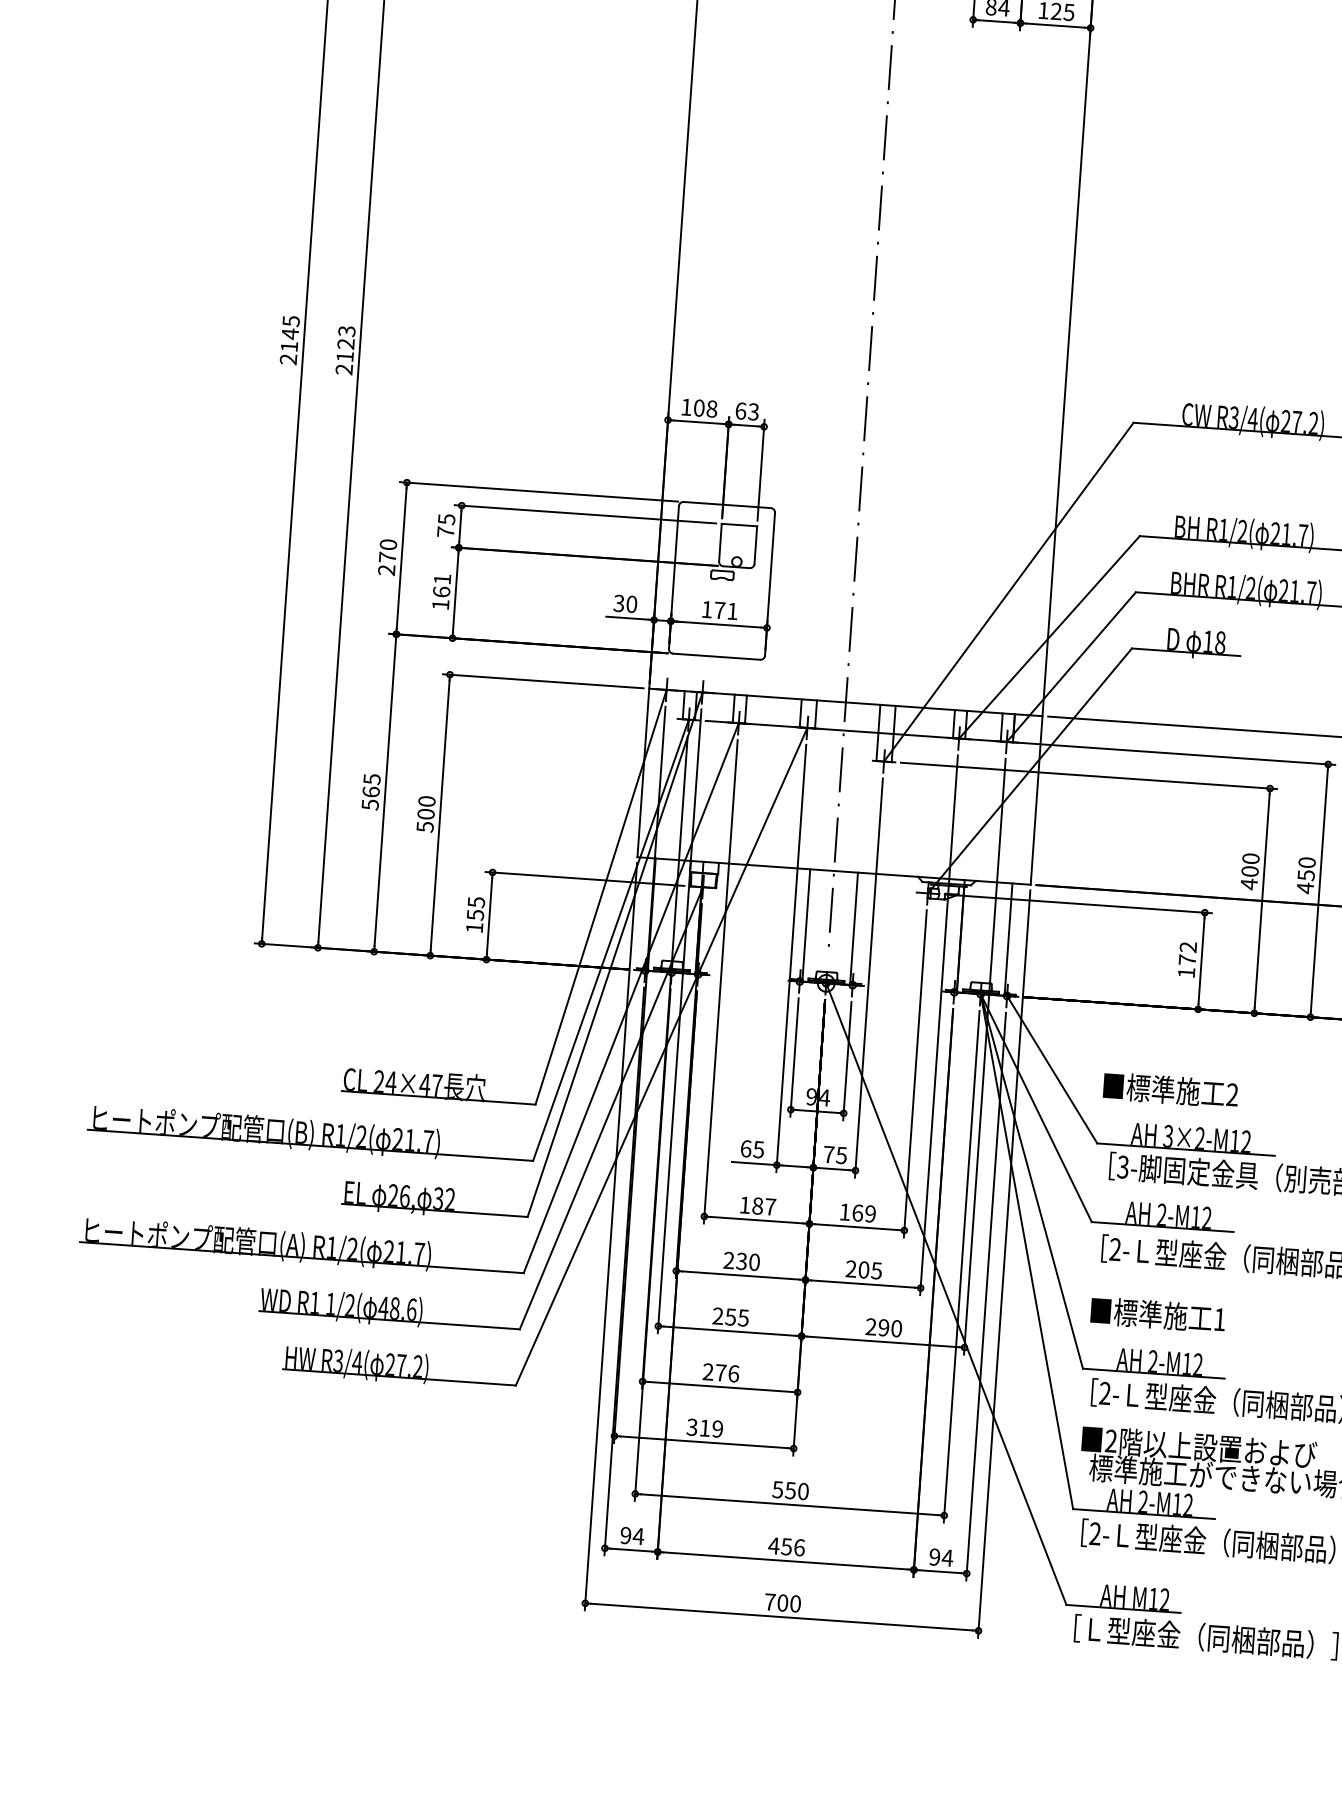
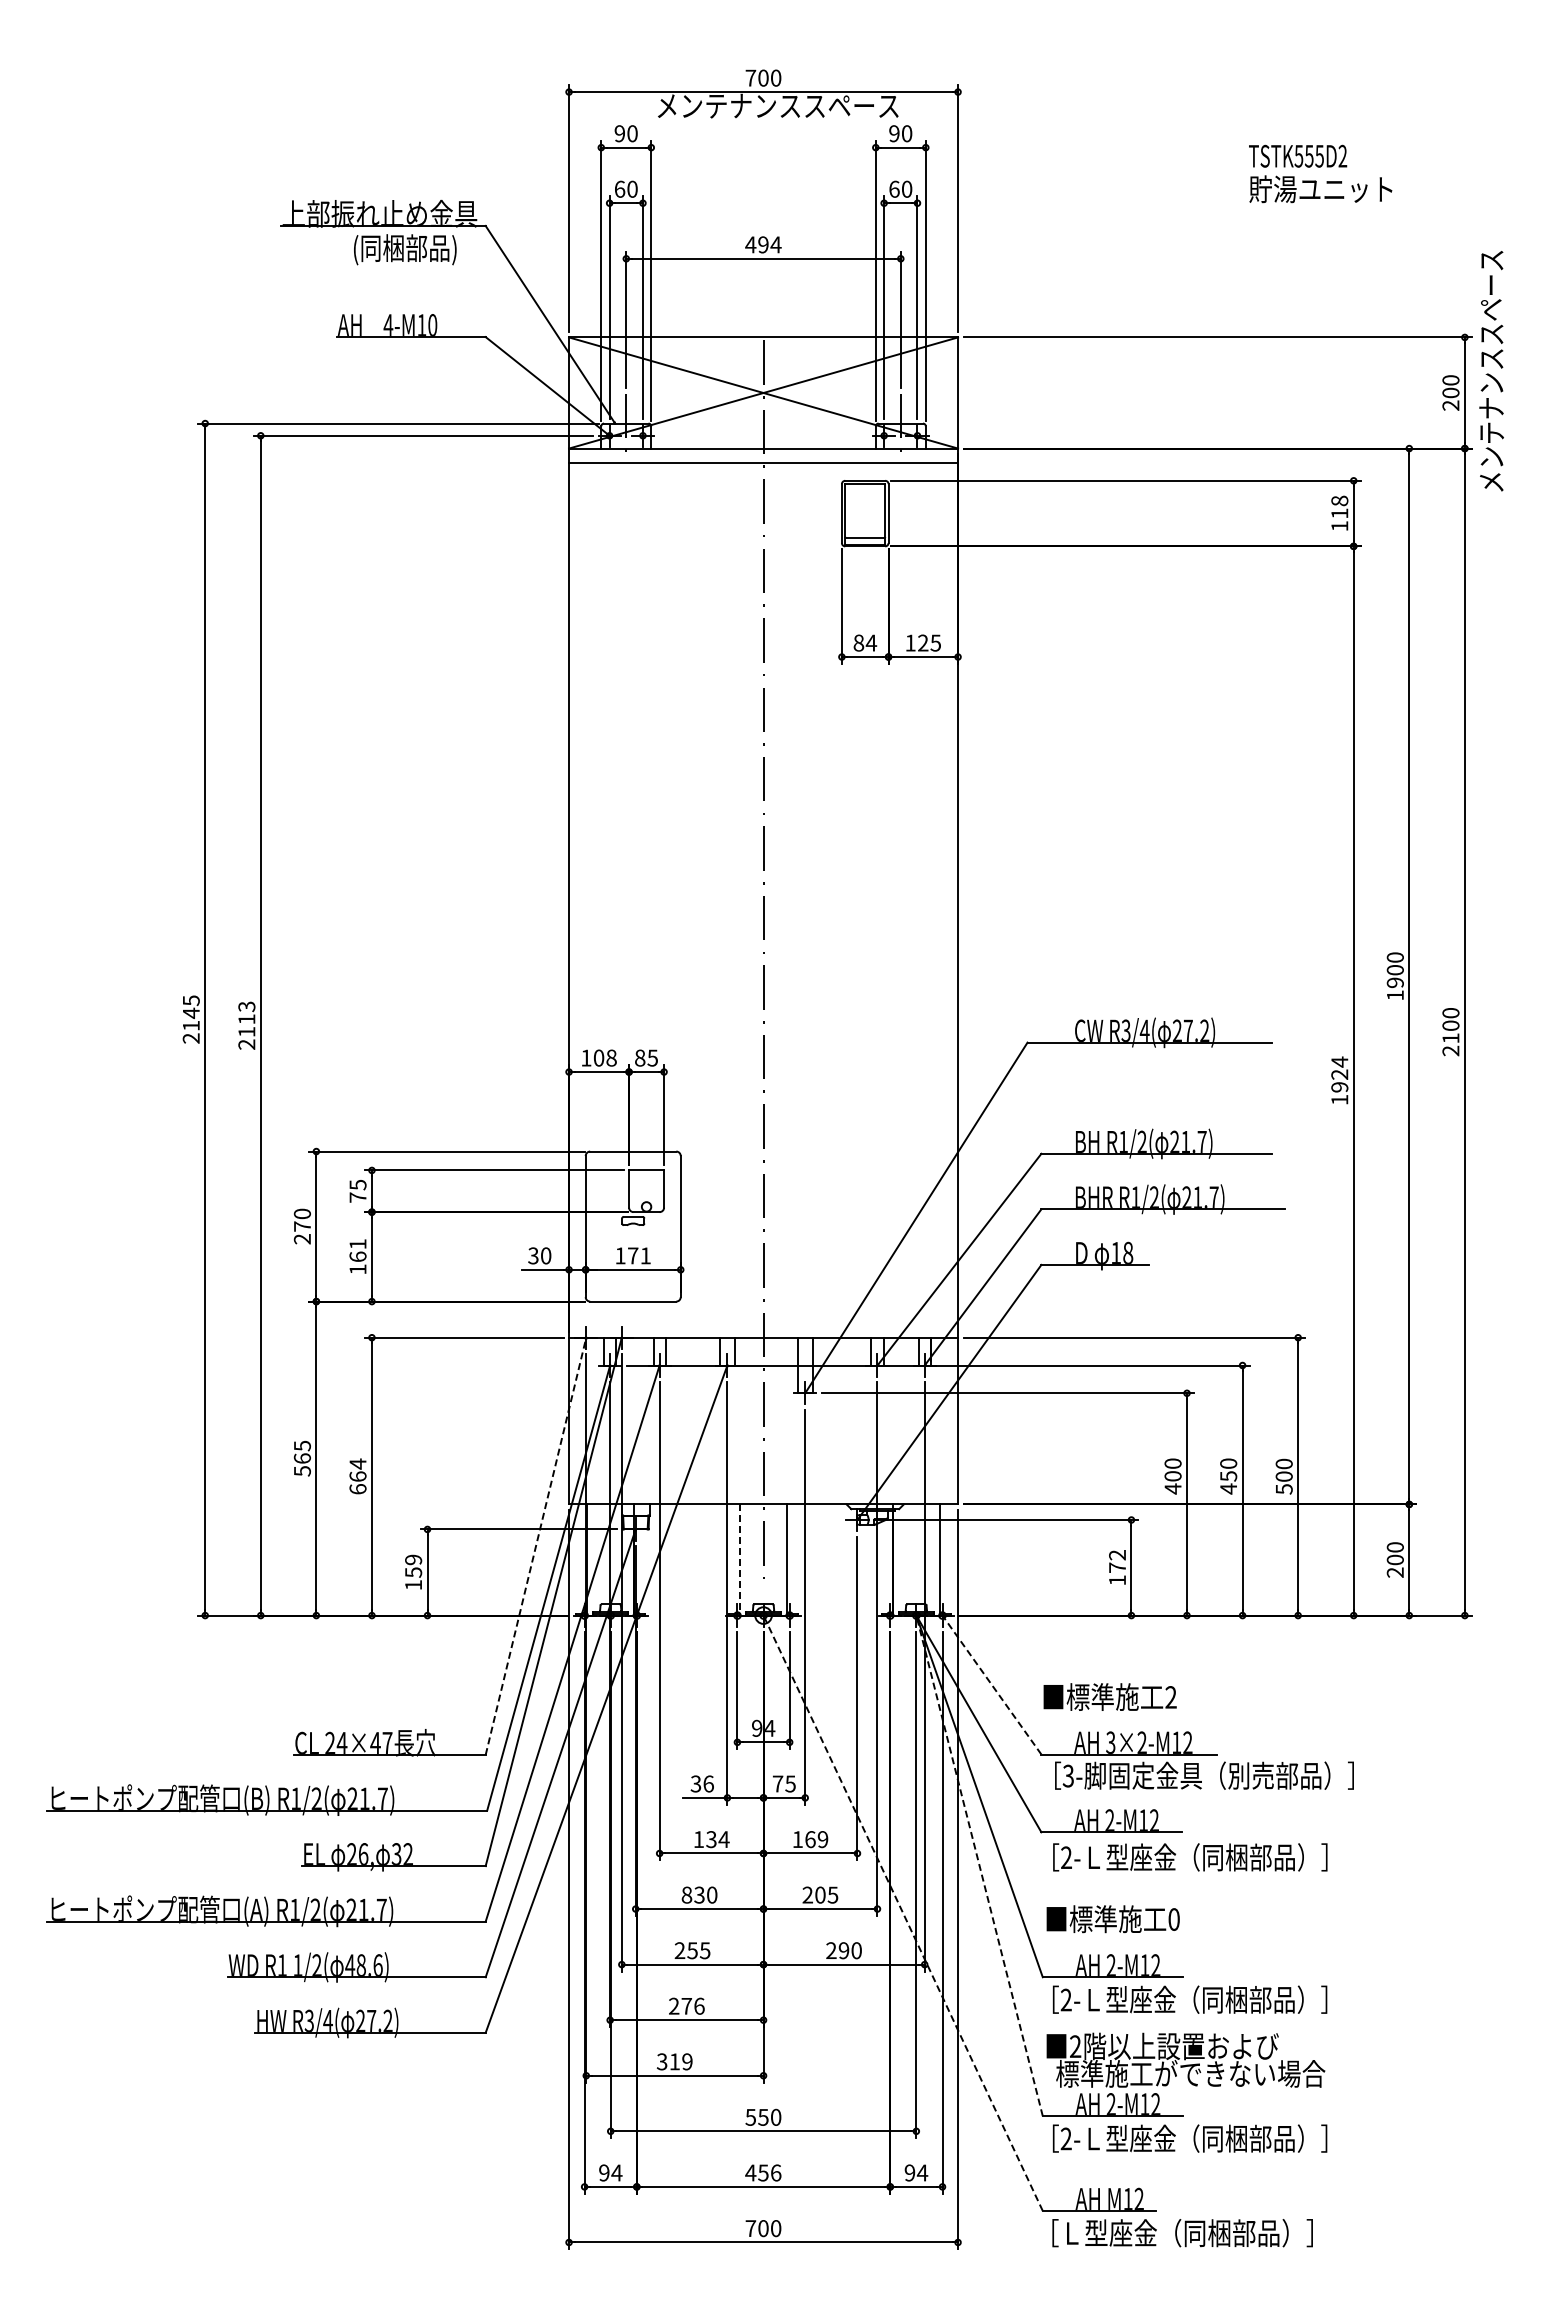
text: (345, 344) -> (246, 1019), 2123 -> 2113
text: (747, 410) -> (646, 1057), 63 -> 85
text: (425, 814) -> (357, 1476), 500 -> 664
line: (600, 897) -> (535, 1546), solid -> dashed
text: (476, 901) -> (413, 1559), 155 -> 159
line: (805, 925) -> (739, 1560), solid -> dashed
line: (1051, 1069) -> (991, 1684), solid -> dashed
text: (751, 1148) -> (701, 1783), 65 -> 36
text: (763, 1206) -> (717, 1839), 187 -> 134
line: (1026, 1251) -> (979, 1865), solid -> dashed
text: (728, 1259) -> (686, 1894), 230 -> 830
line: (946, 1294) -> (903, 1913), solid -> dashed
text: (1219, 1319) -> (1173, 1919), 1 -> 0

